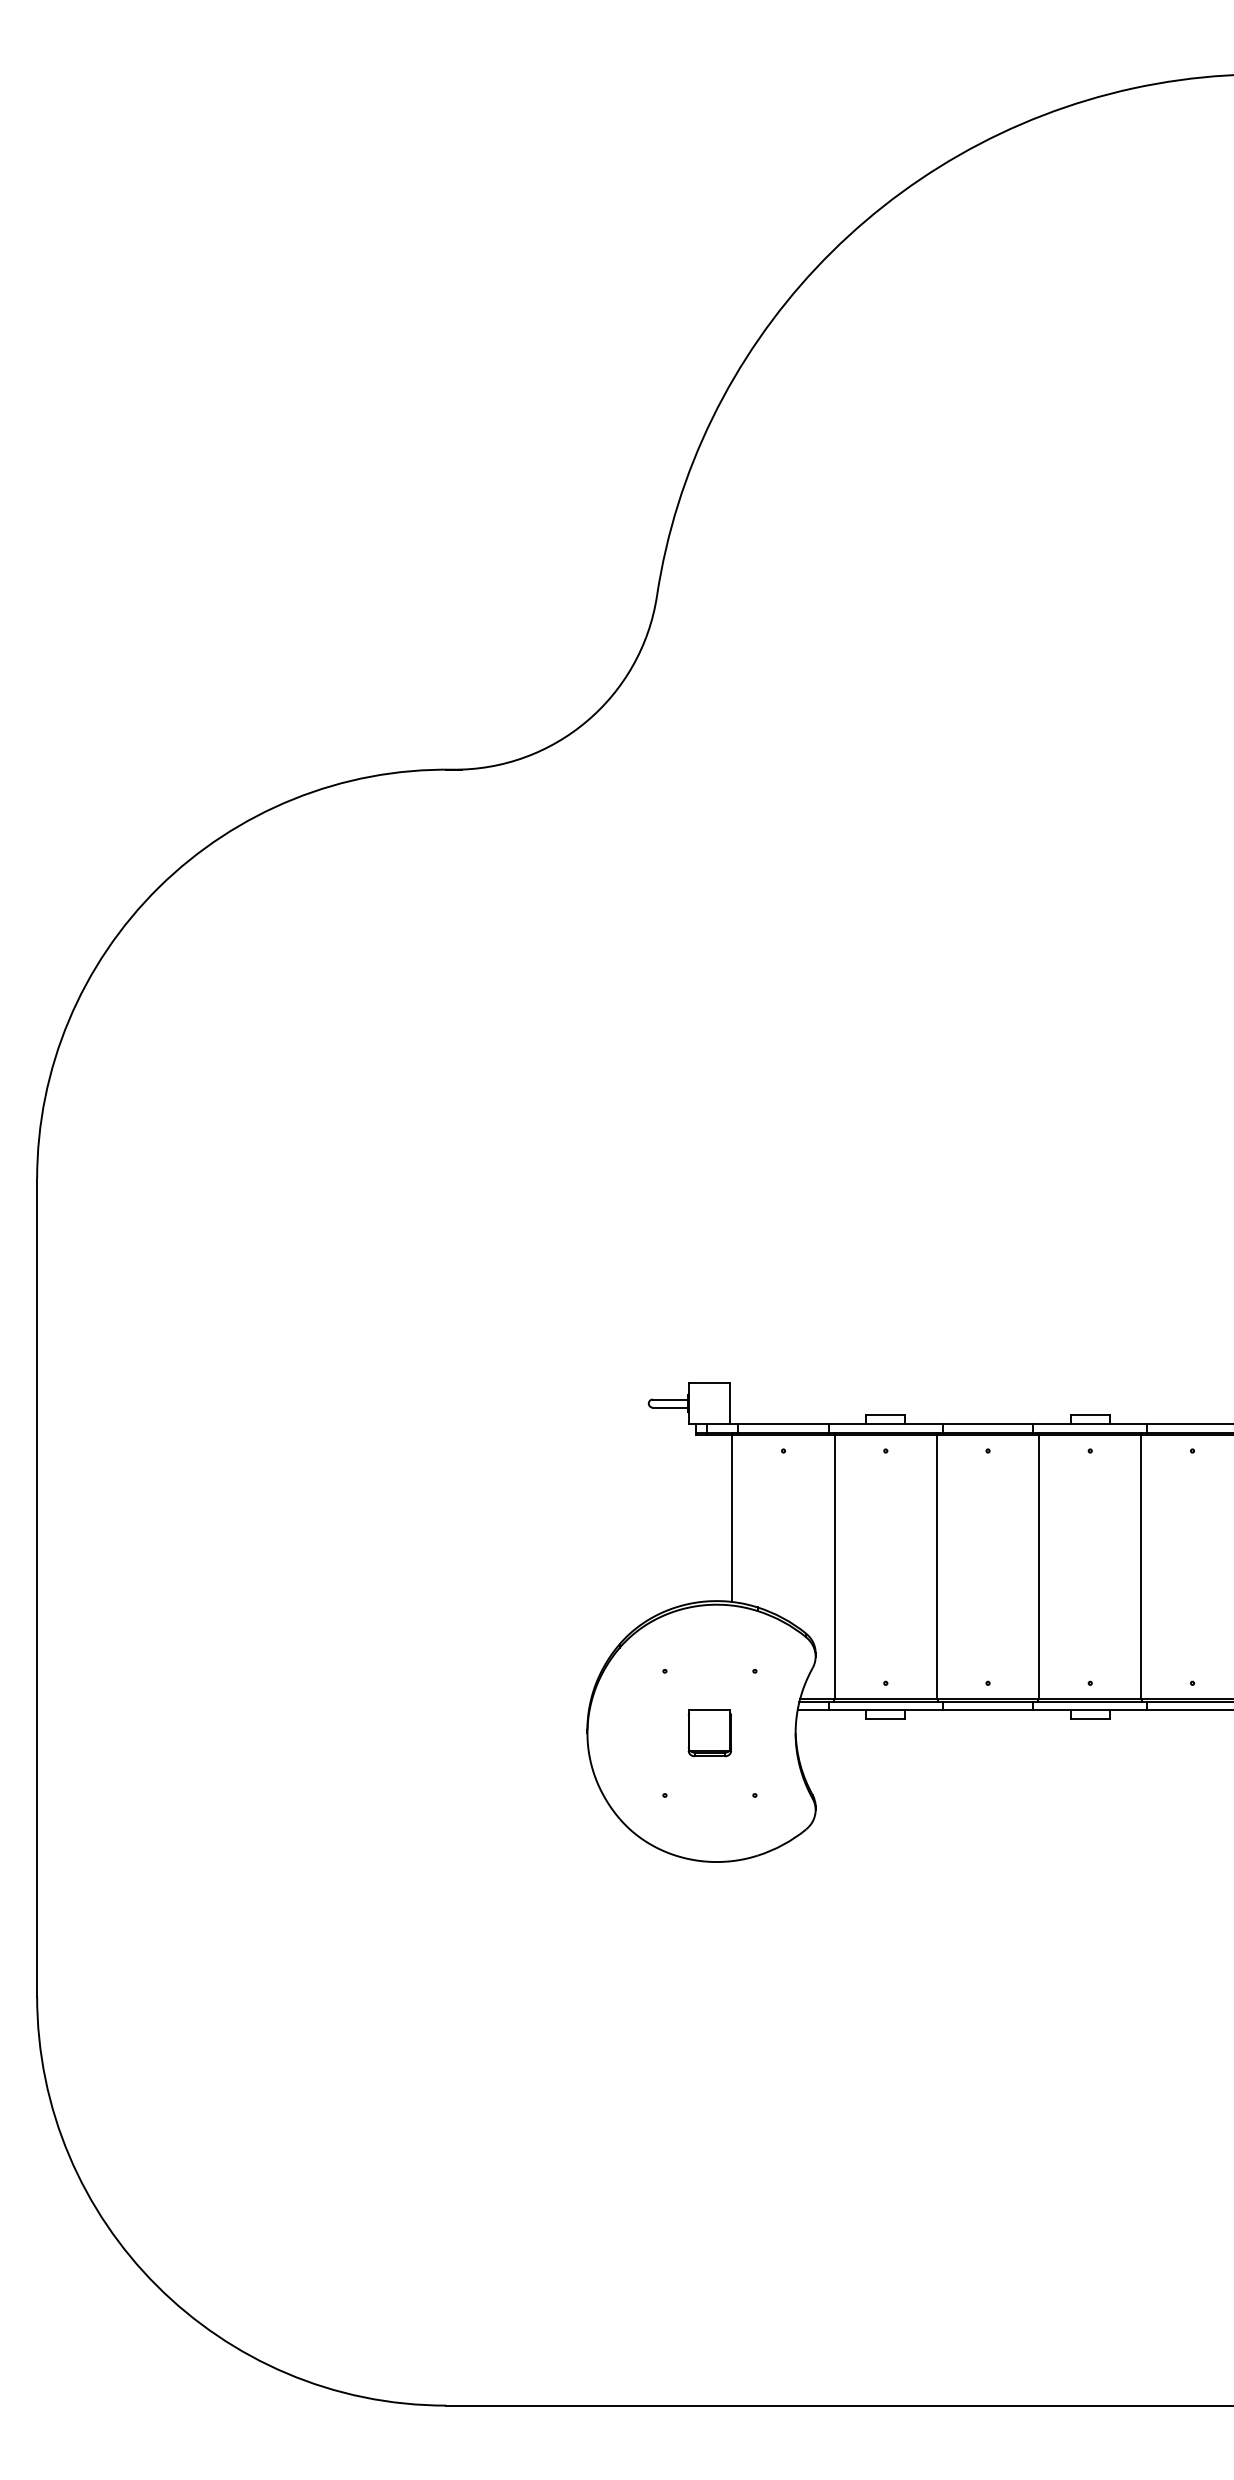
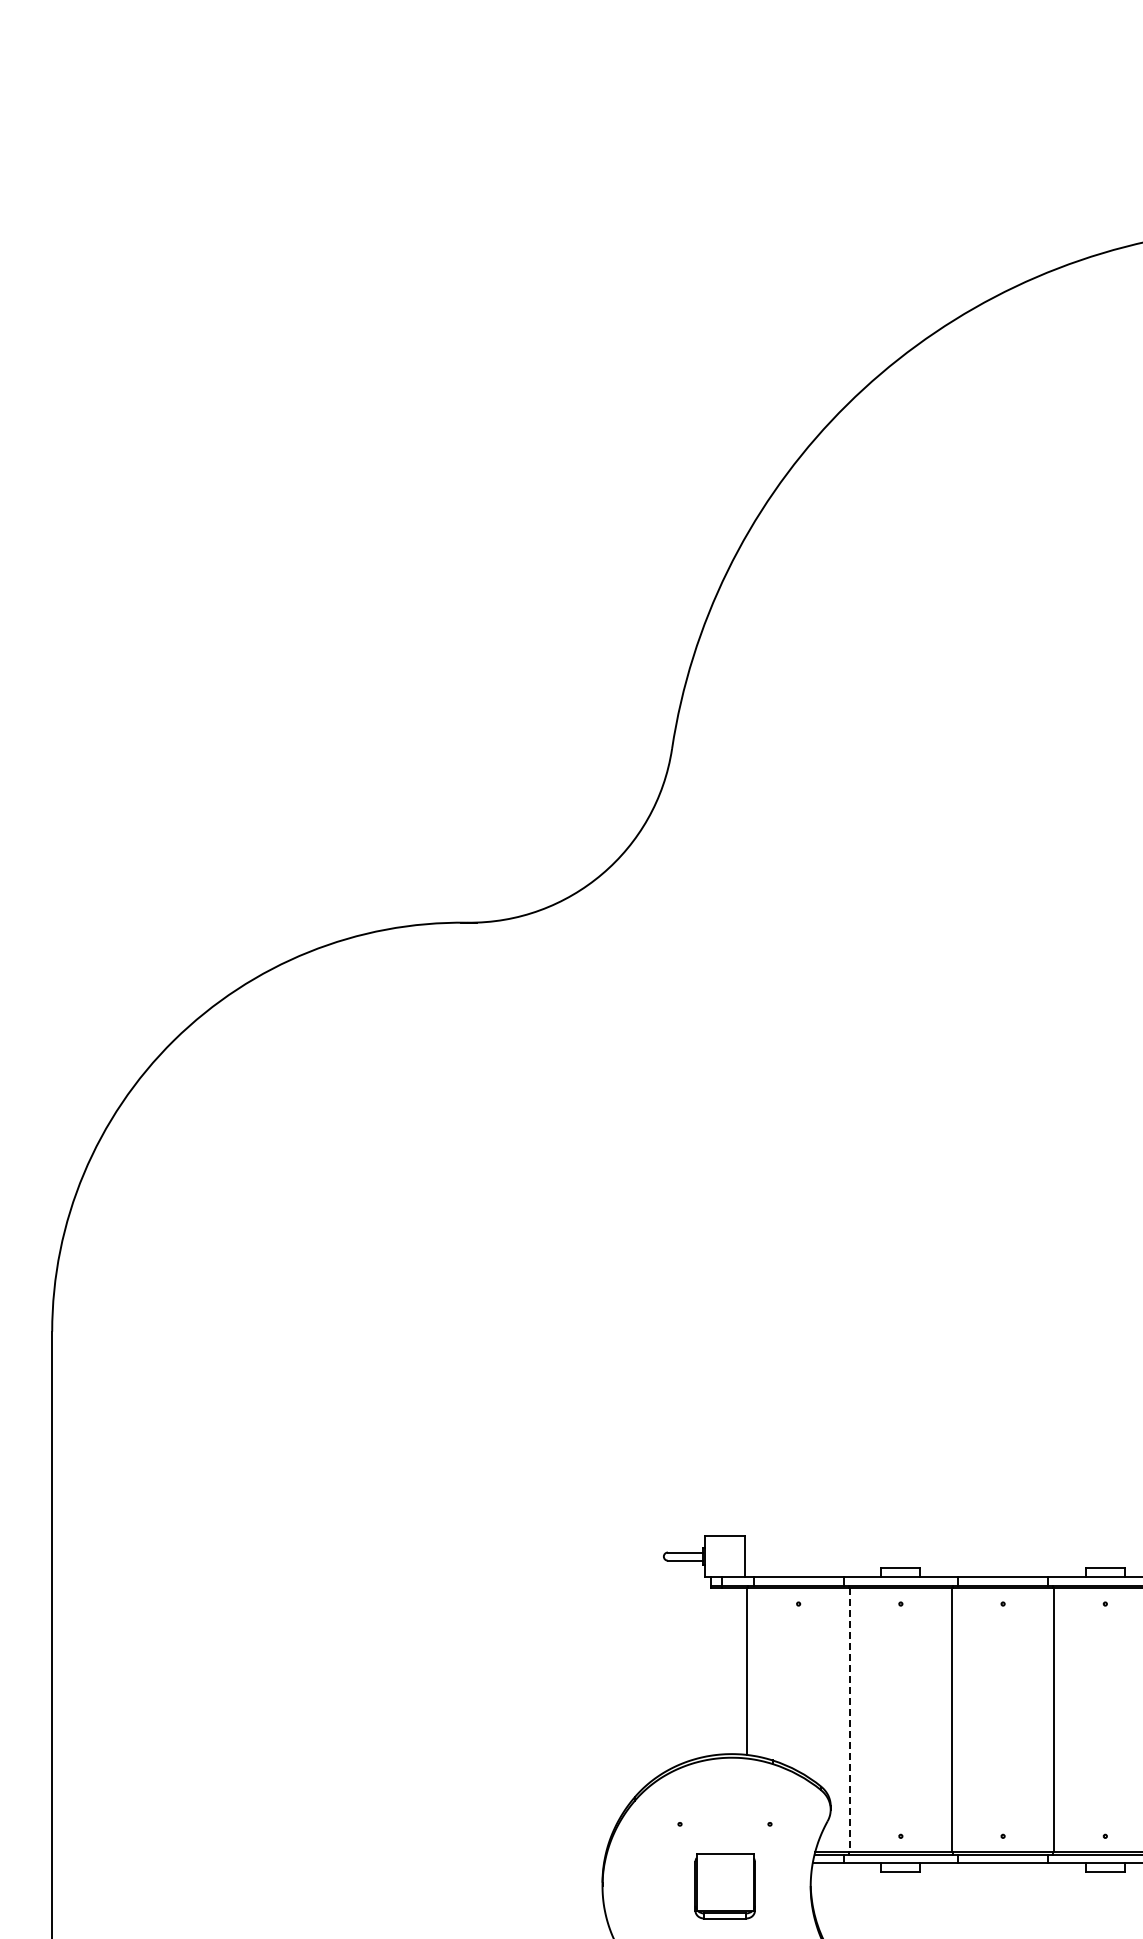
line: (834, 1567) -> (849, 1720), solid -> dashed
part: (709, 1733) -> (724, 1886), size x1.4

